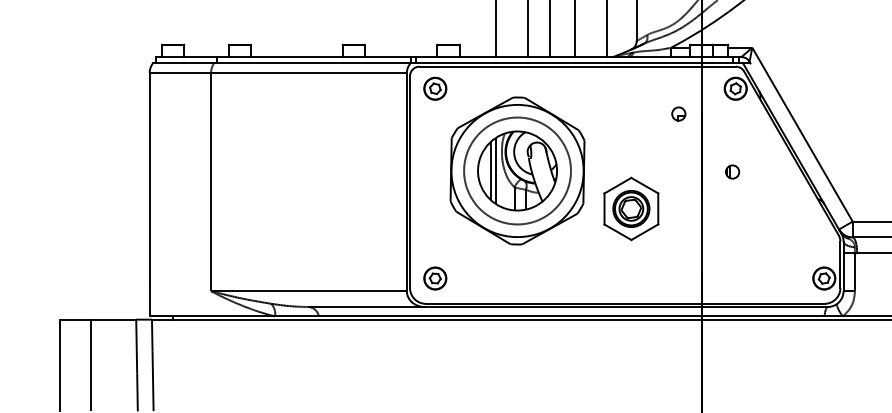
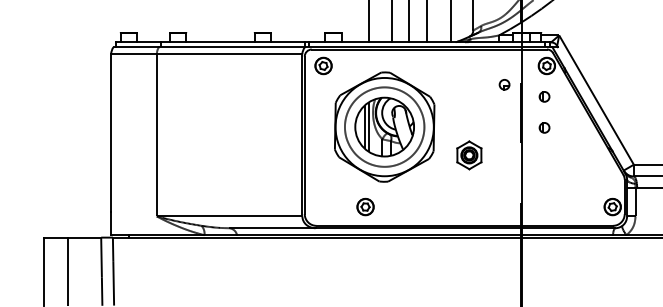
part: (732, 129) -> (544, 96), added
part: (631, 209) -> (469, 155), size x0.6
part: (435, 277) -> (365, 206), moved

